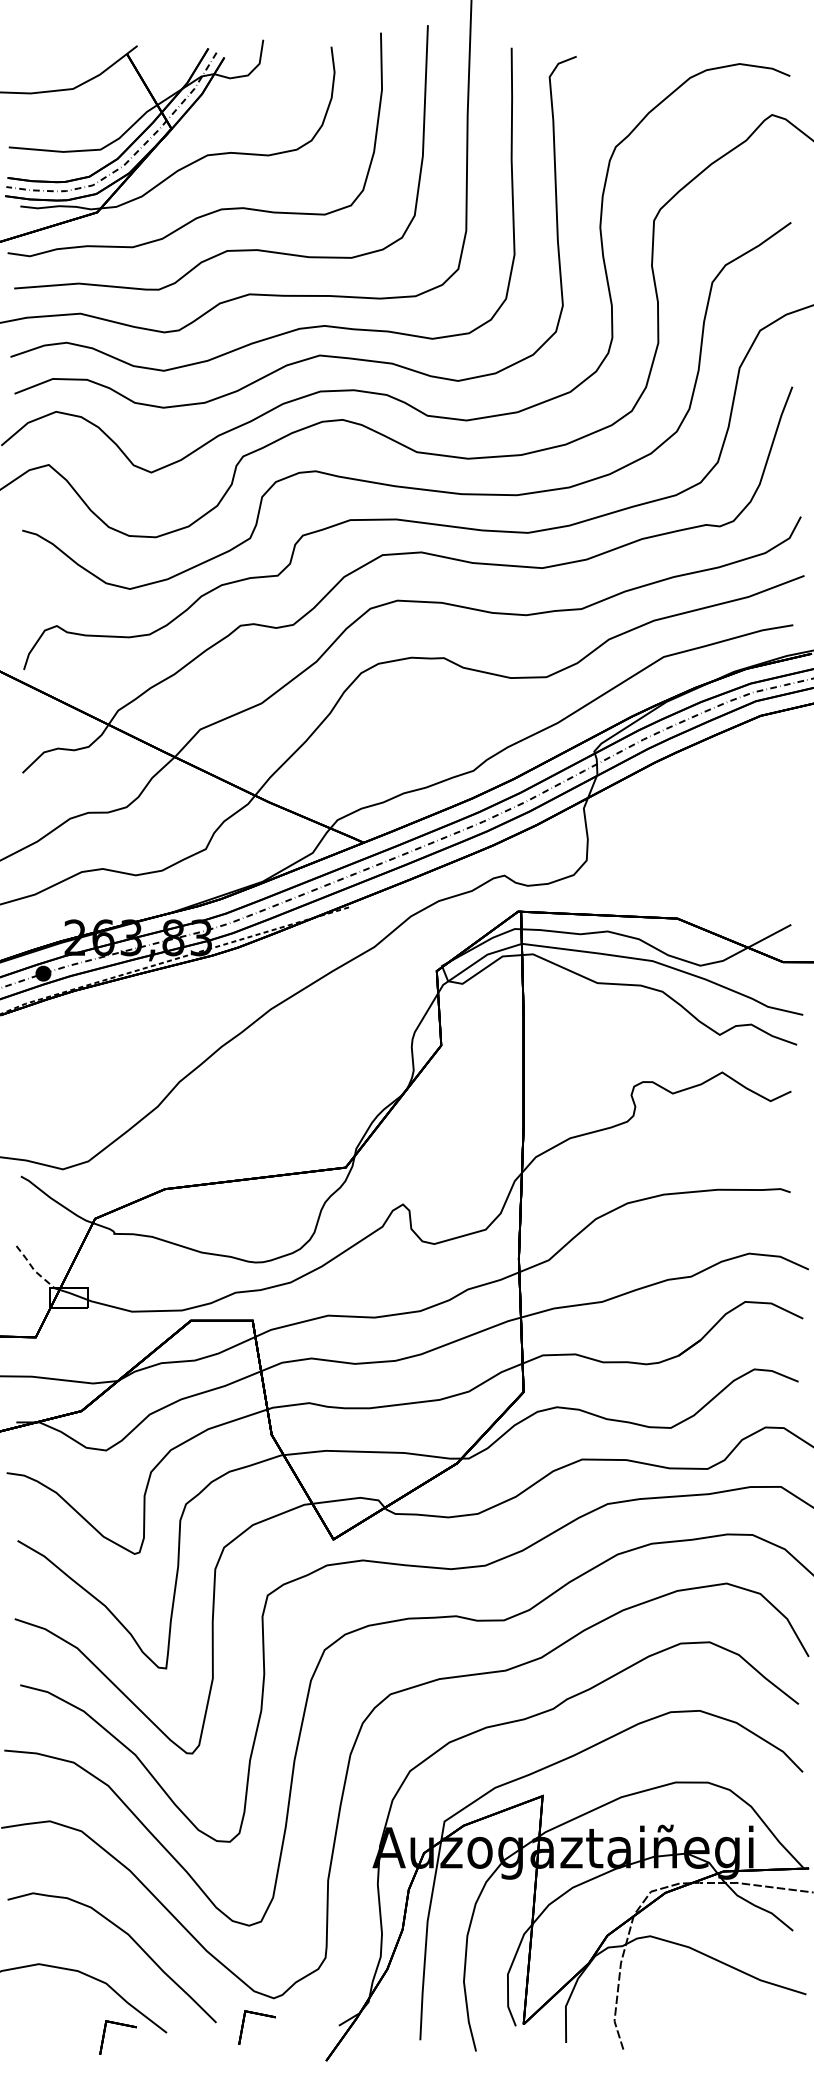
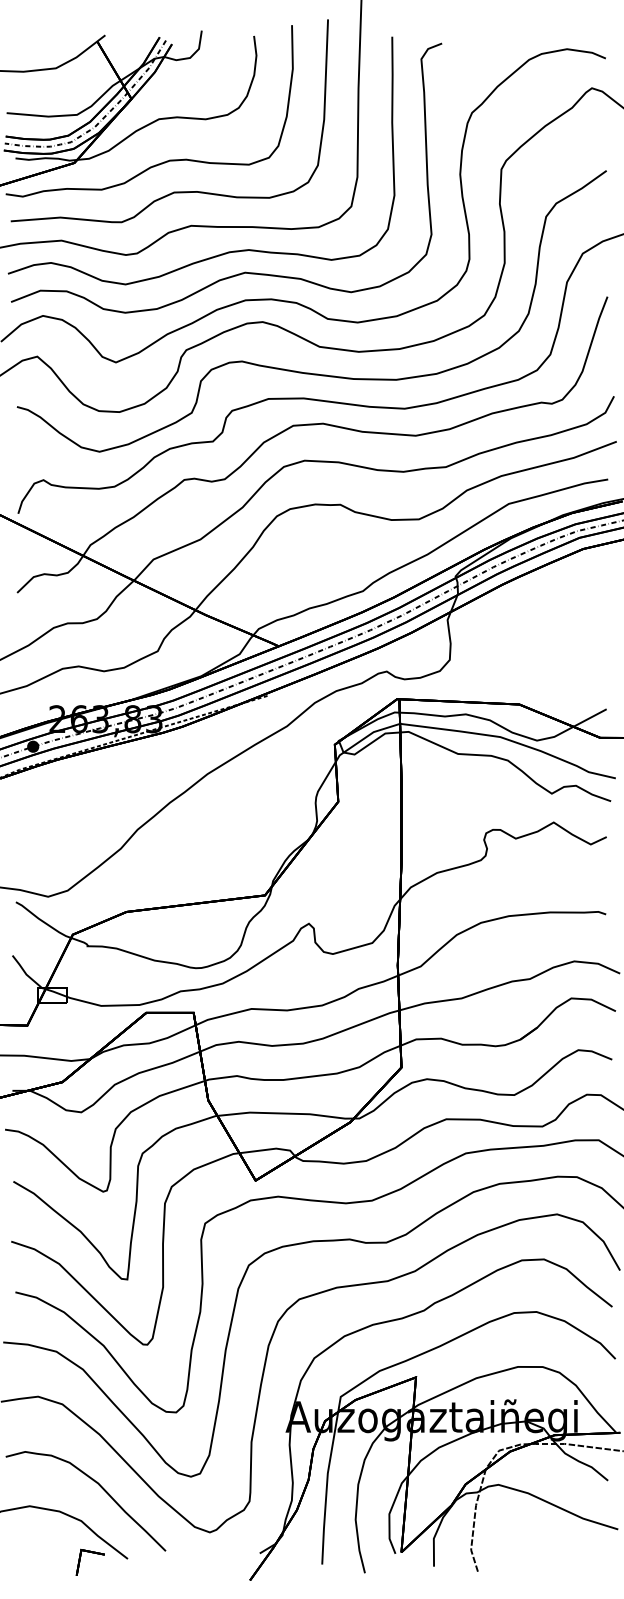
line: (33, 1269) -> (25, 973), dashed -> solid
part: (259, 2015) -> (198, 1545), removed

